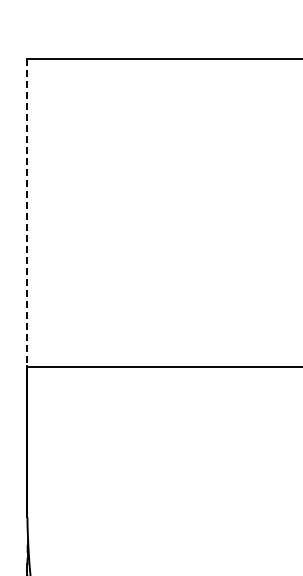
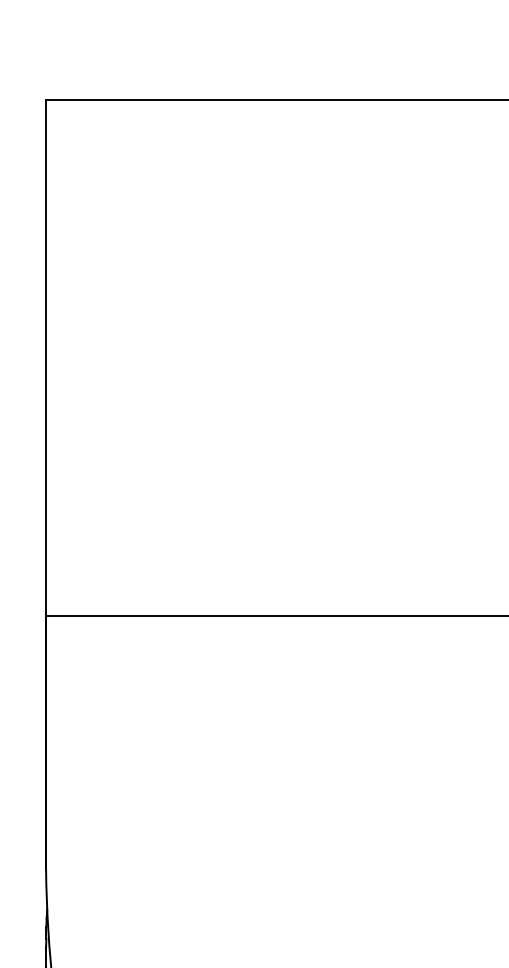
line: (27, 222) -> (46, 373), dashed -> solid

